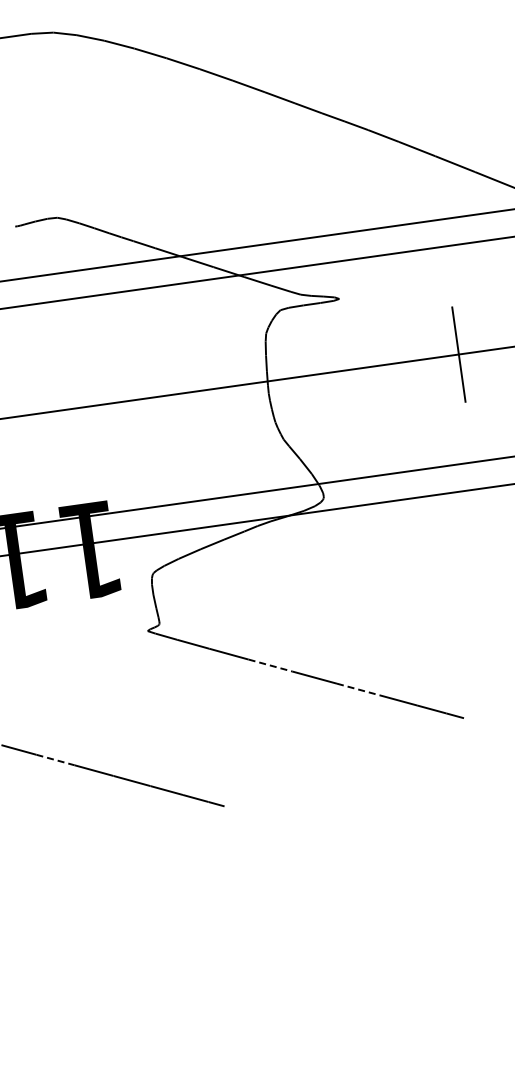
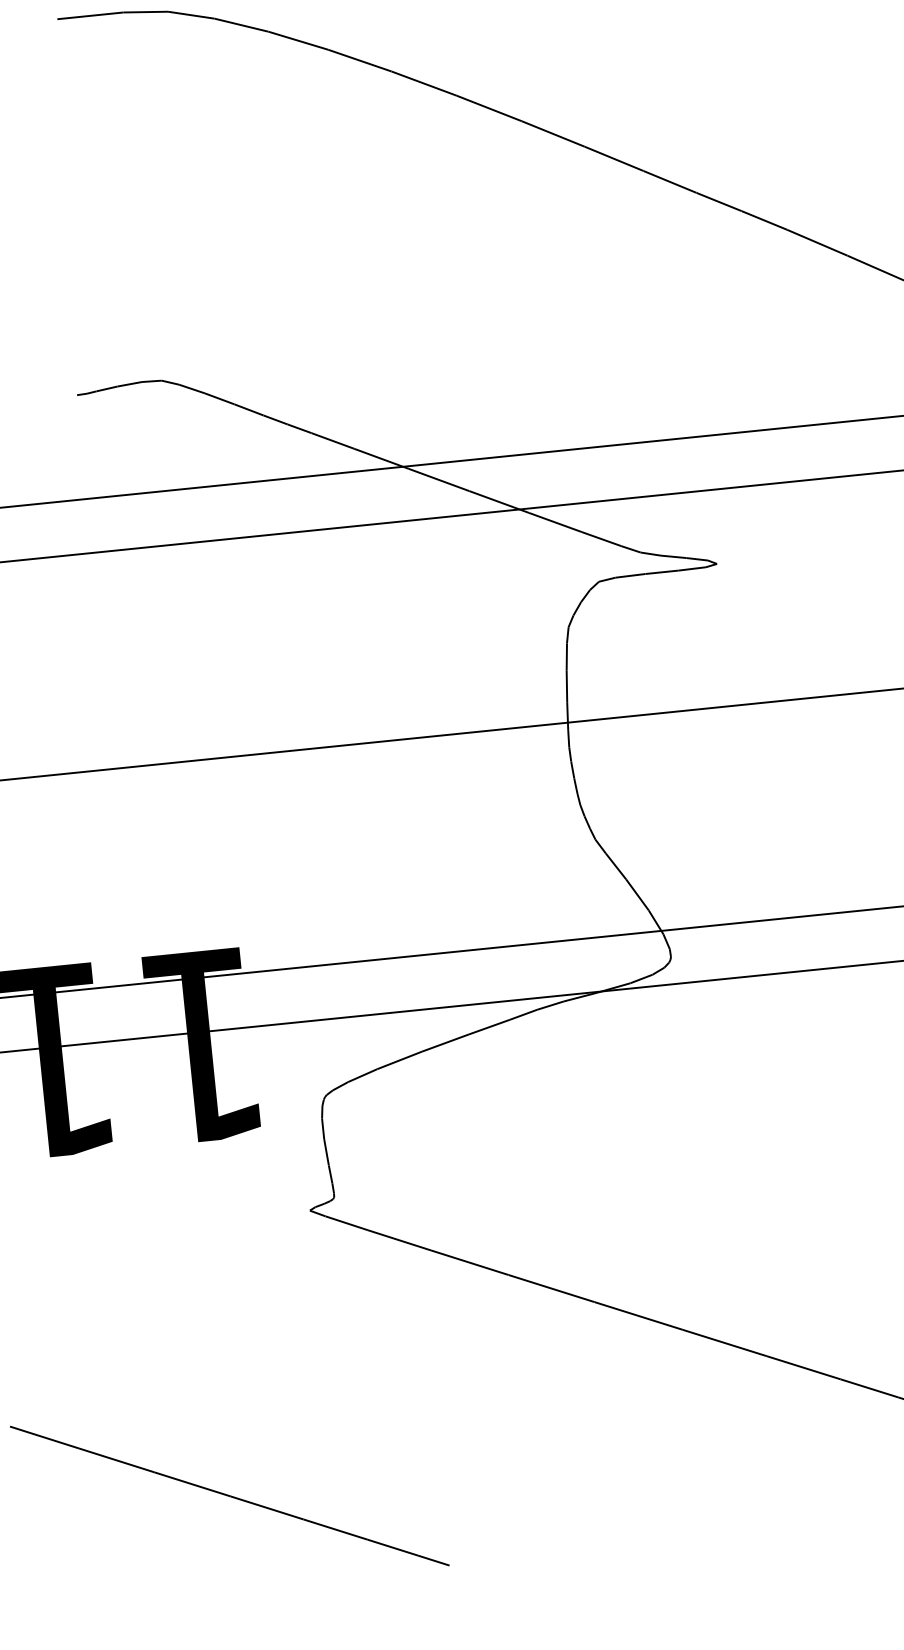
line: (270, 665) -> (551, 1288), dashed -> solid
line: (358, 689) -> (725, 1343), dashed -> solid
line: (55, 760) -> (116, 1461), dashed -> solid

